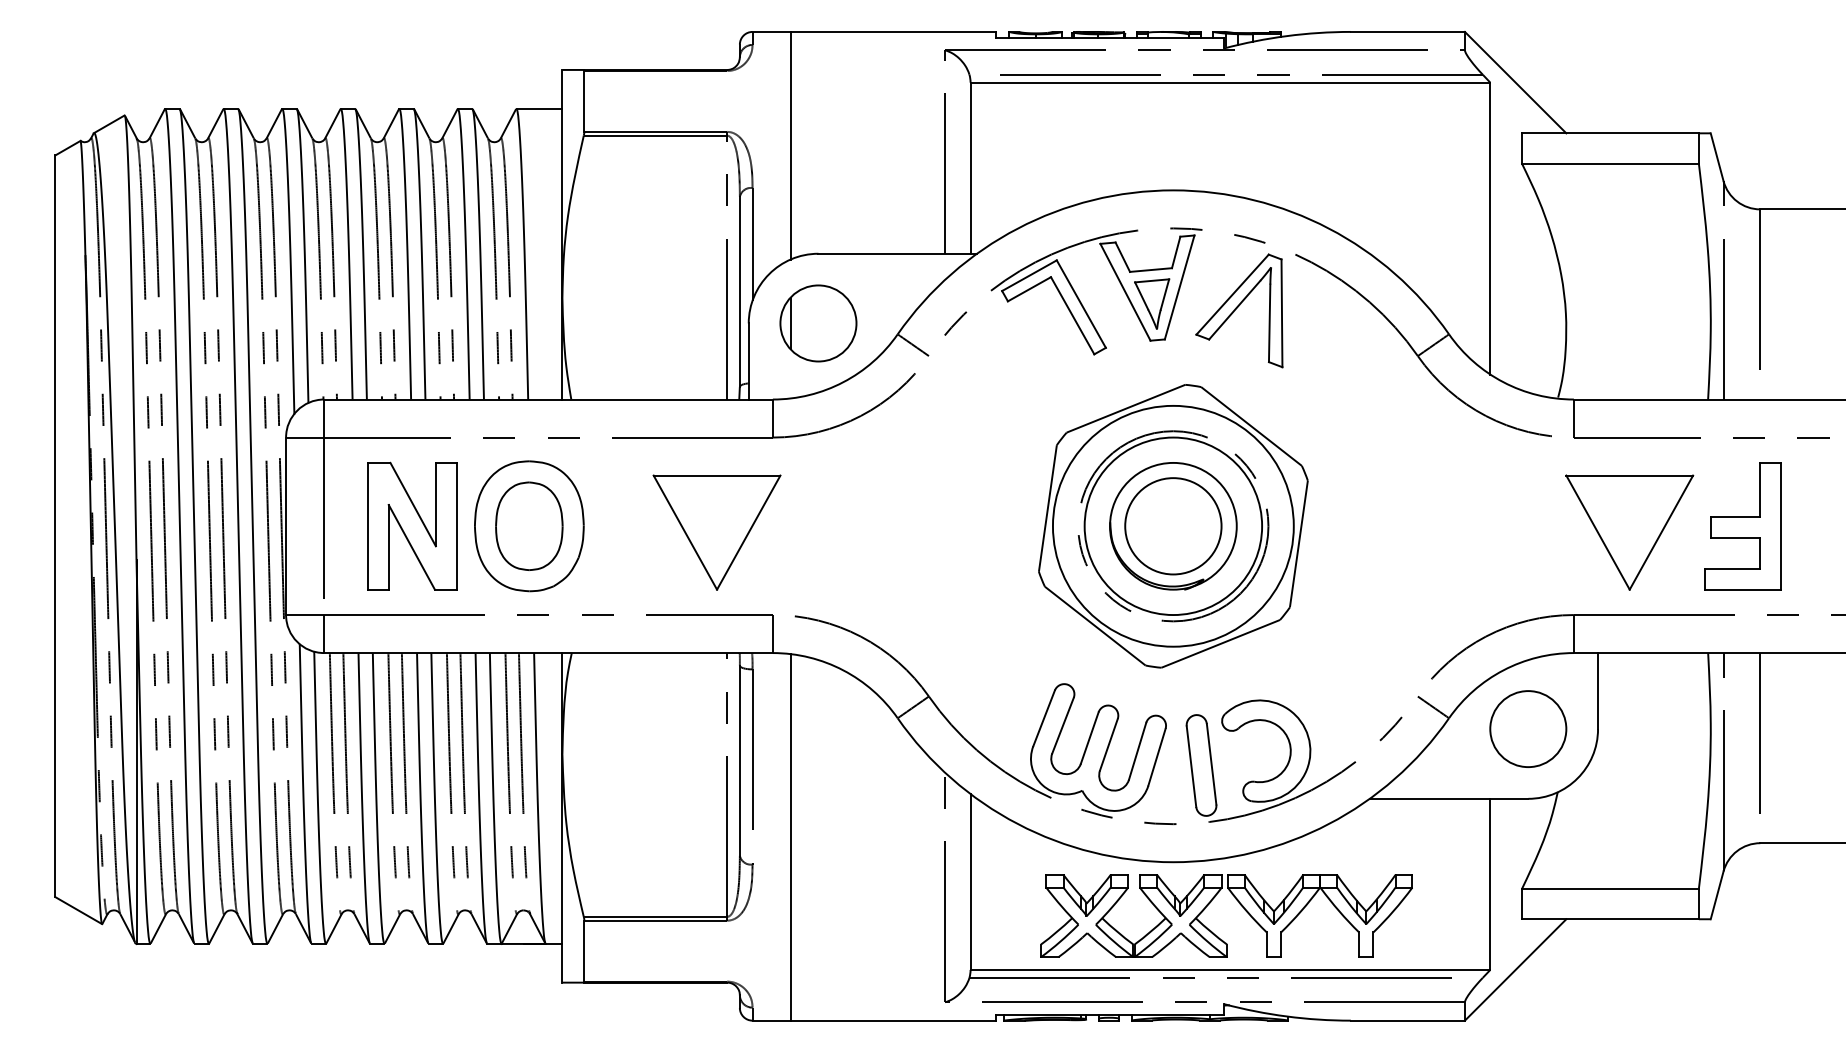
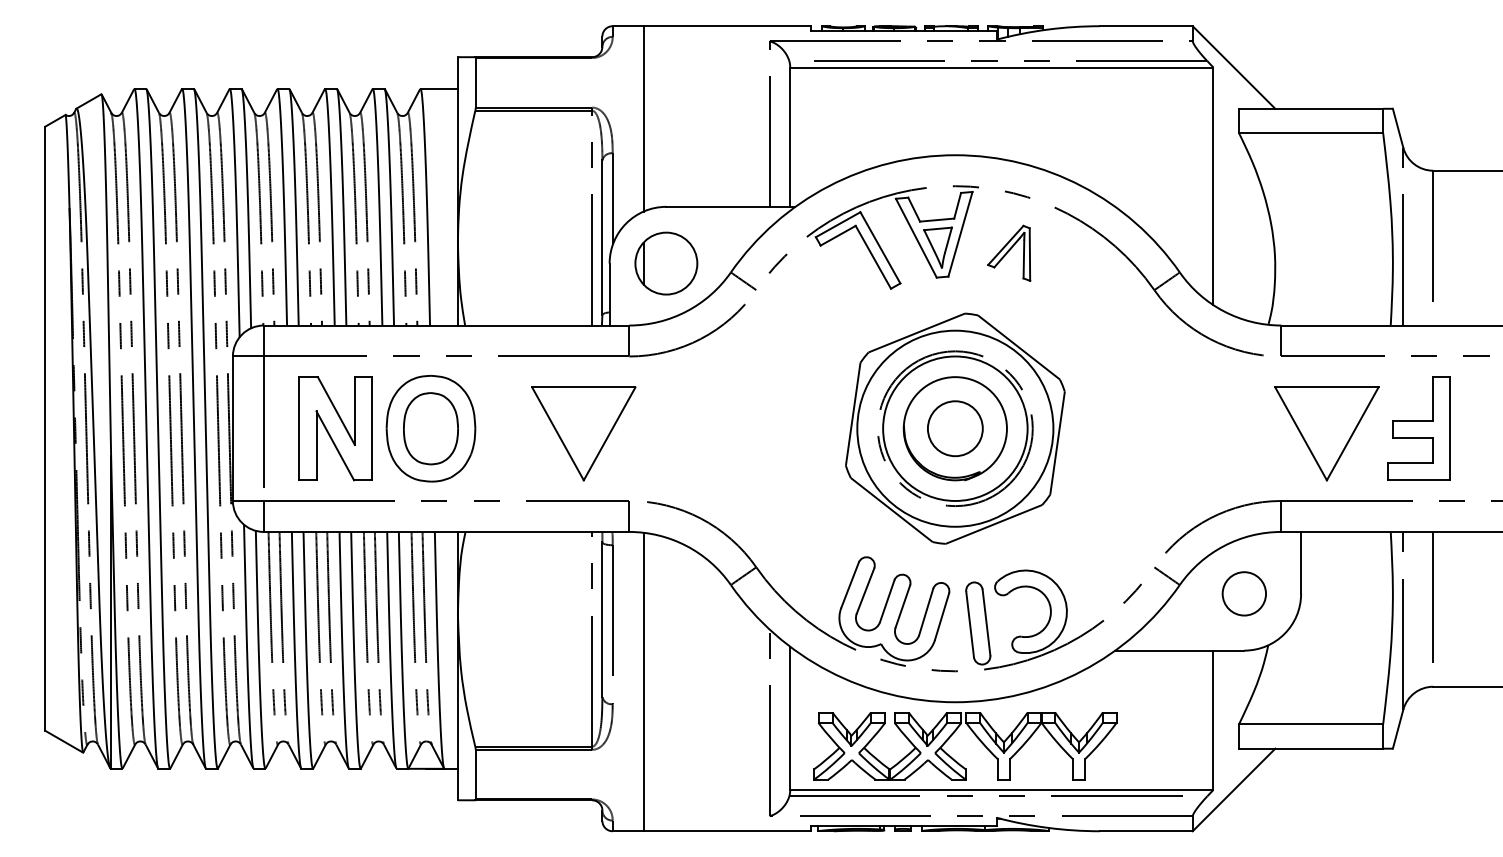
part: (1239, 310) -> (1009, 253), size x0.6
circle: (1173, 526) -> (955, 428), size x0.7
circle: (1528, 729) -> (1244, 594), size x0.7
part: (1239, 904) -> (975, 736), moved

